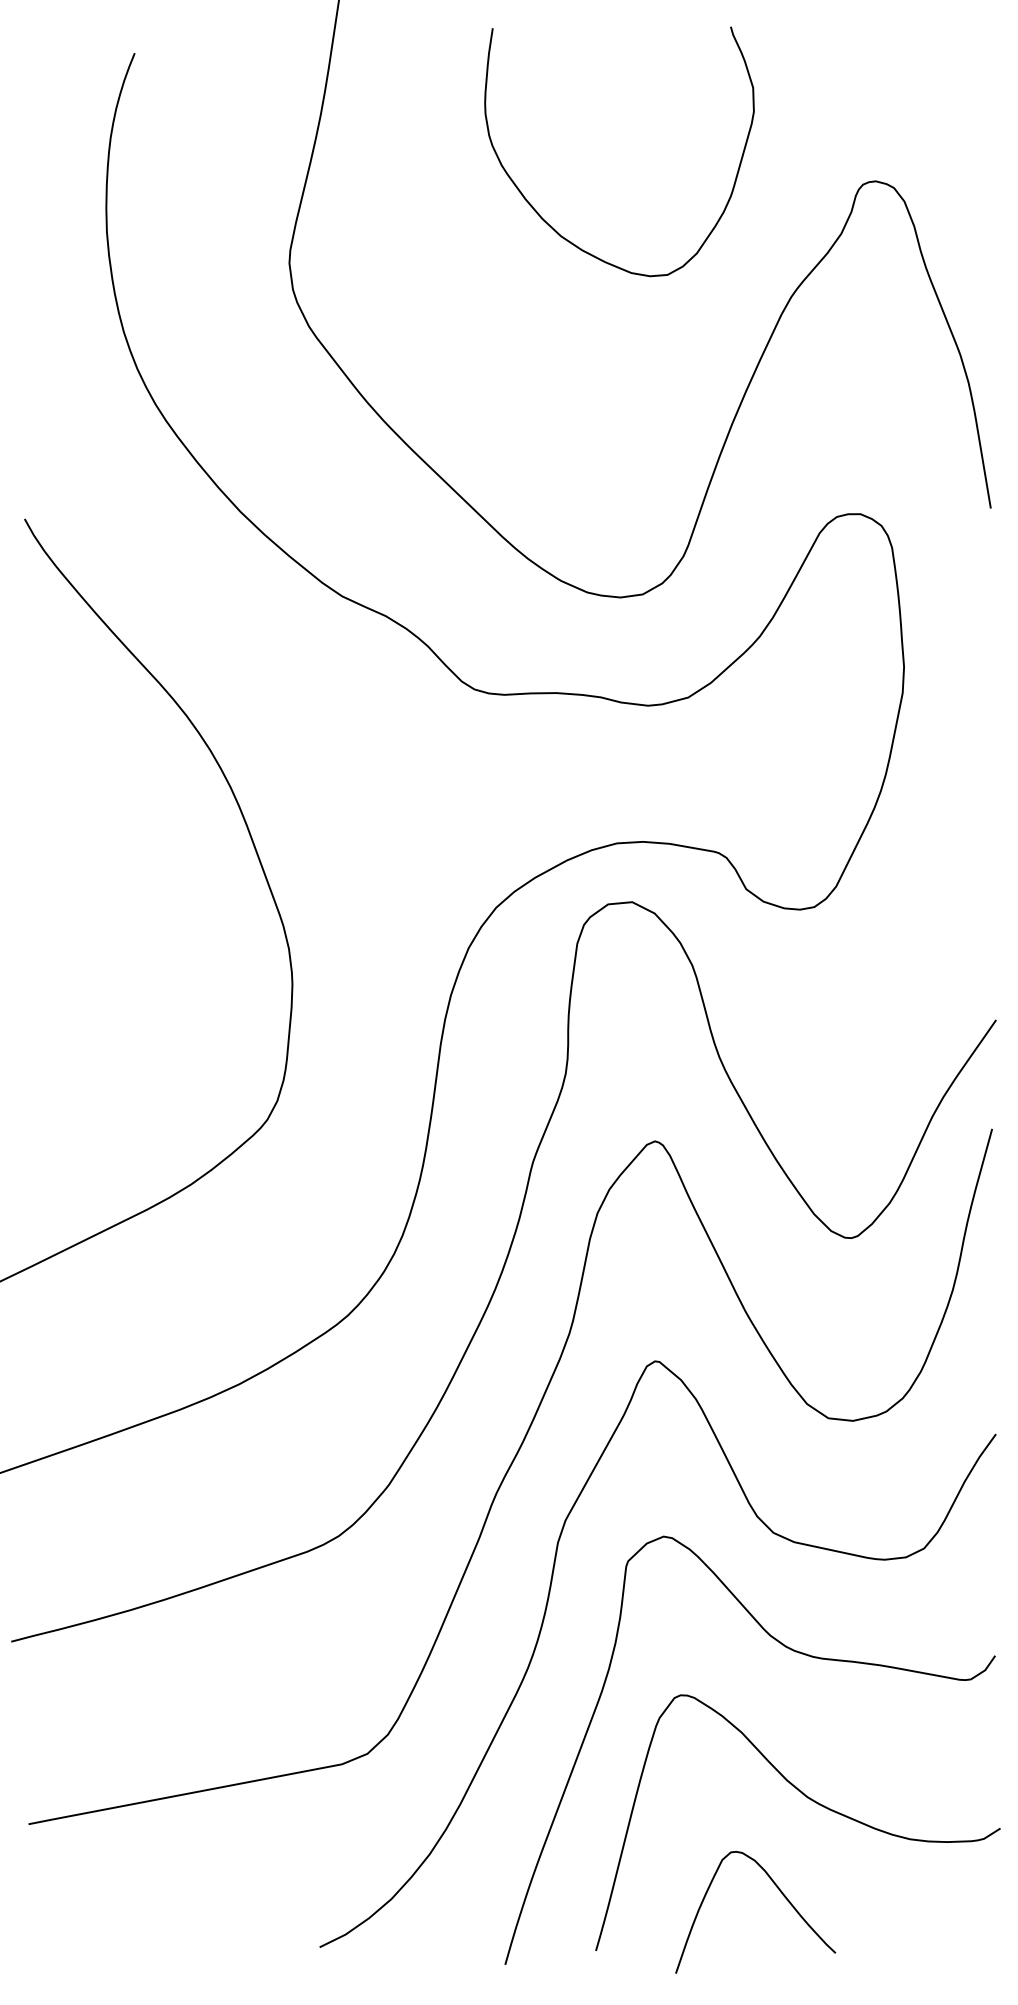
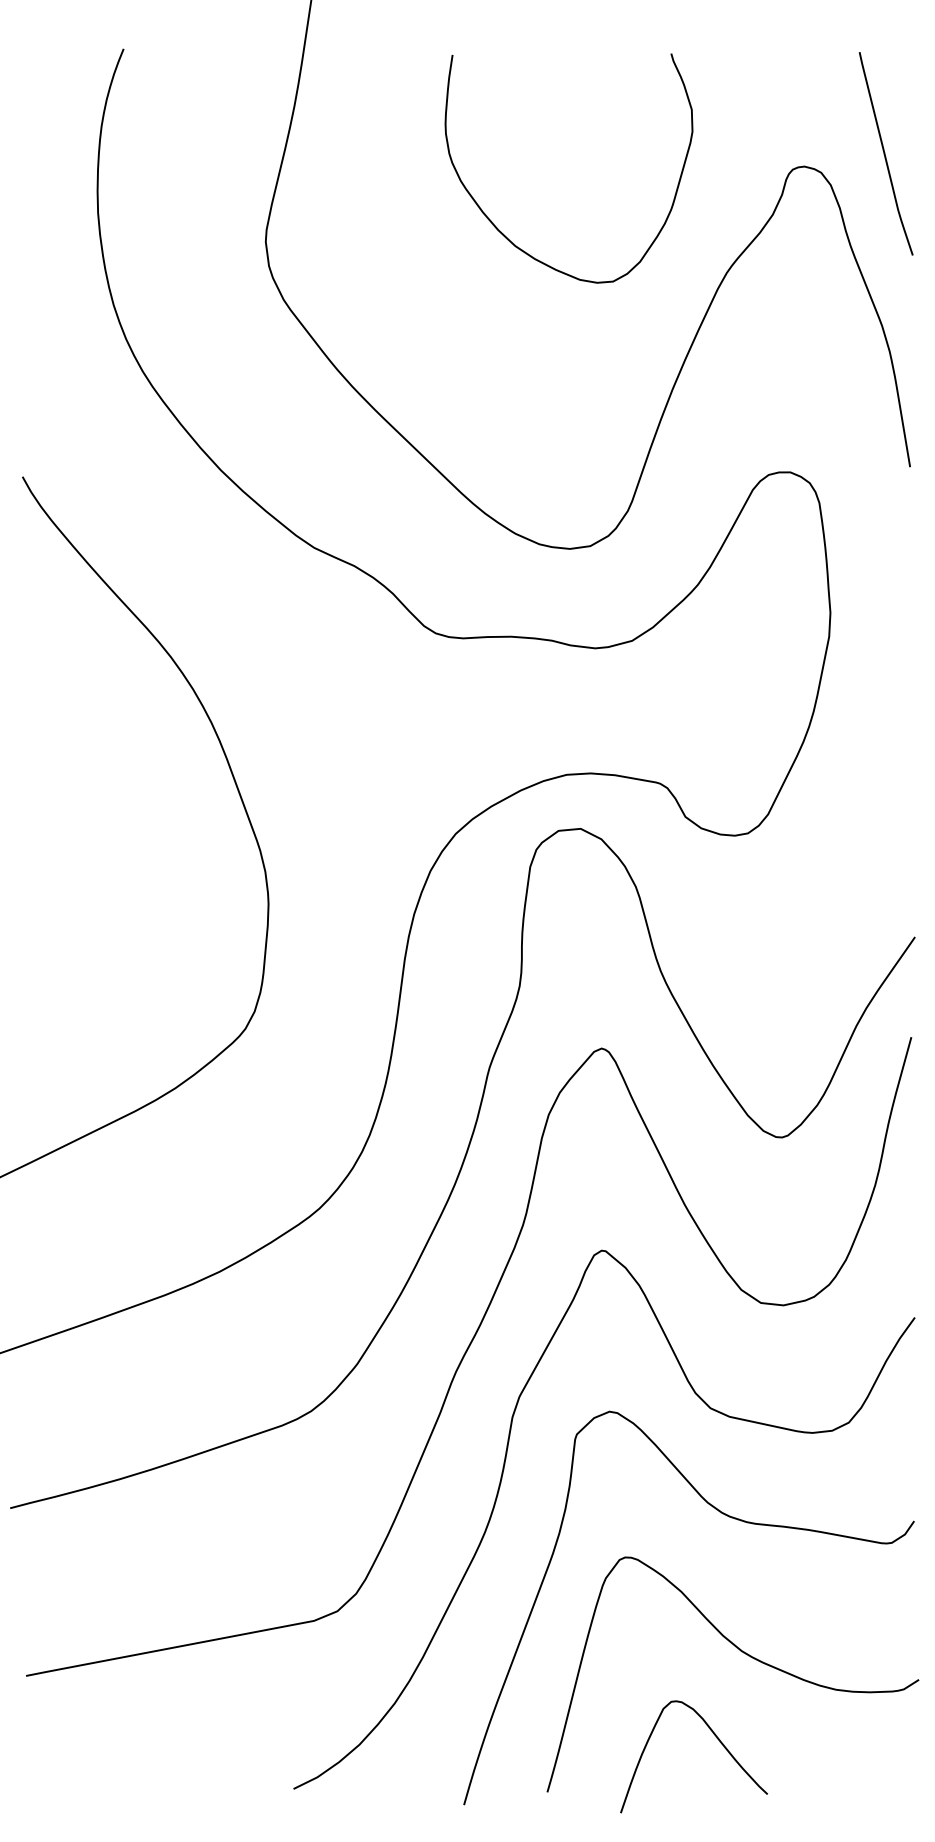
curve: (963, 167) -> (885, 153), added
curve: (548, 222) -> (503, 233), moved

